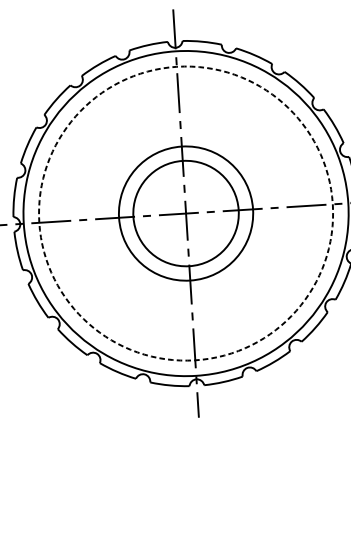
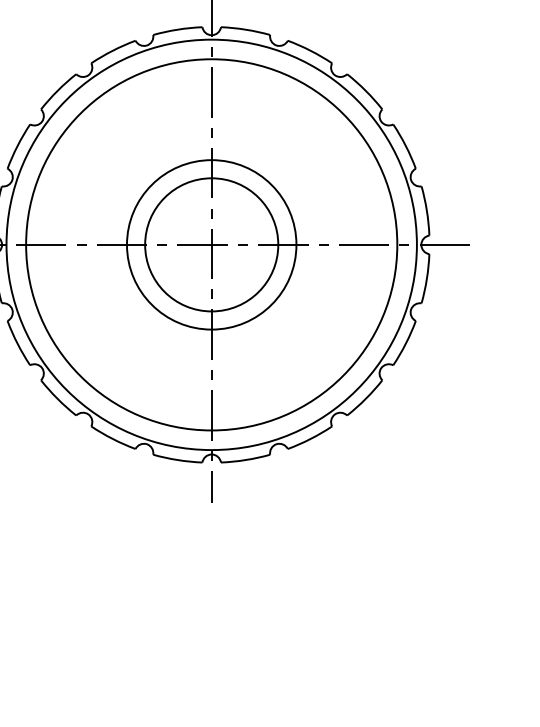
circle: (185, 213) -> (211, 244), dashed -> solid

